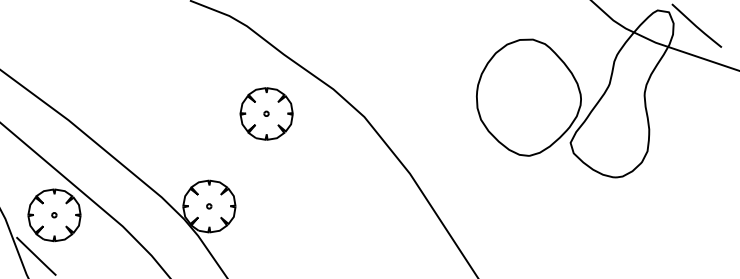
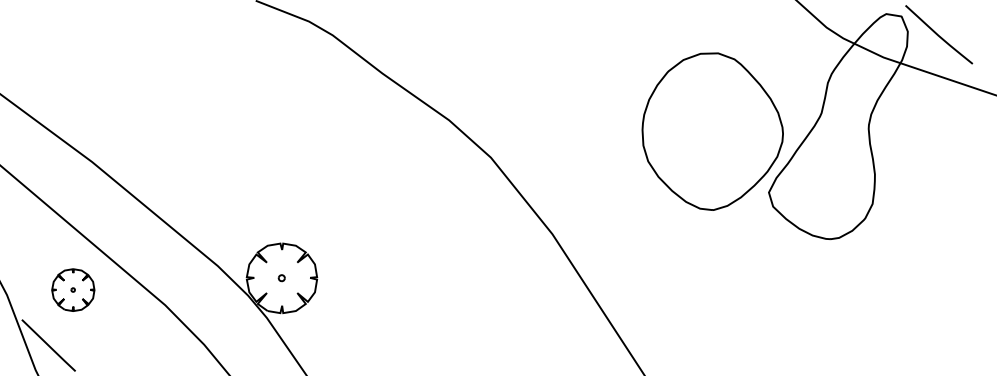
part: (266, 113) -> (359, 153), removed
part: (54, 214) -> (73, 289), size x0.6

